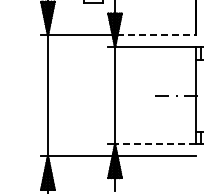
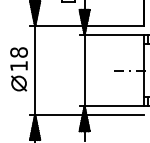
line: (156, 35) -> (115, 26), dashed -> solid
part: (26, 93) -> (19, 68), added
line: (154, 144) -> (113, 106), dashed -> solid

